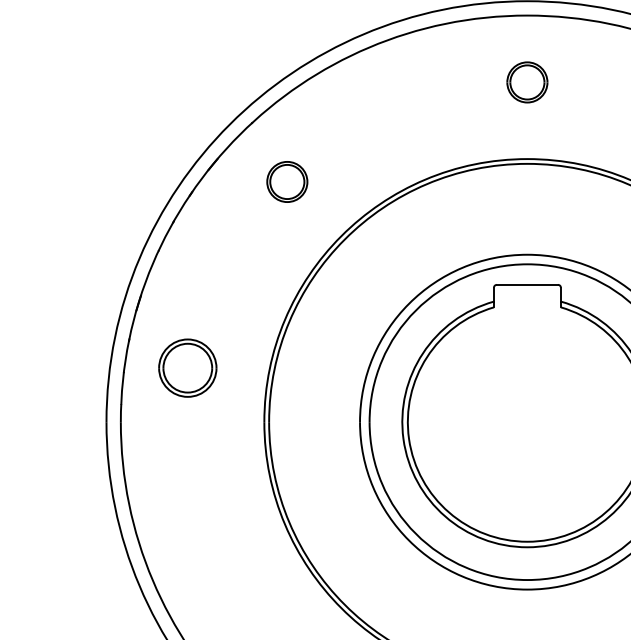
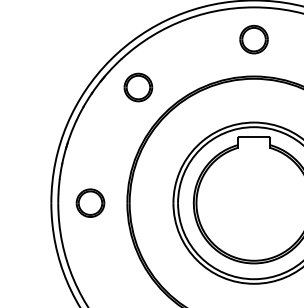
part: (526, 82) -> (253, 39), size x1.43
part: (287, 181) -> (138, 87), size x1.43
part: (187, 366) -> (90, 202), moved

